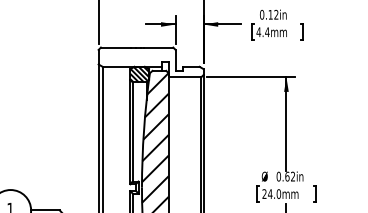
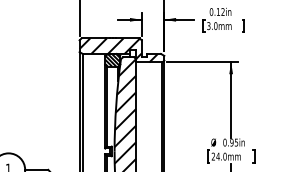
text: (262, 32) -> (211, 26), 4.4mm -> 3.0mm
hatch: (146, 62) -> (118, 50), added
text: (290, 176) -> (234, 142), 0.62in -> 0.95in

